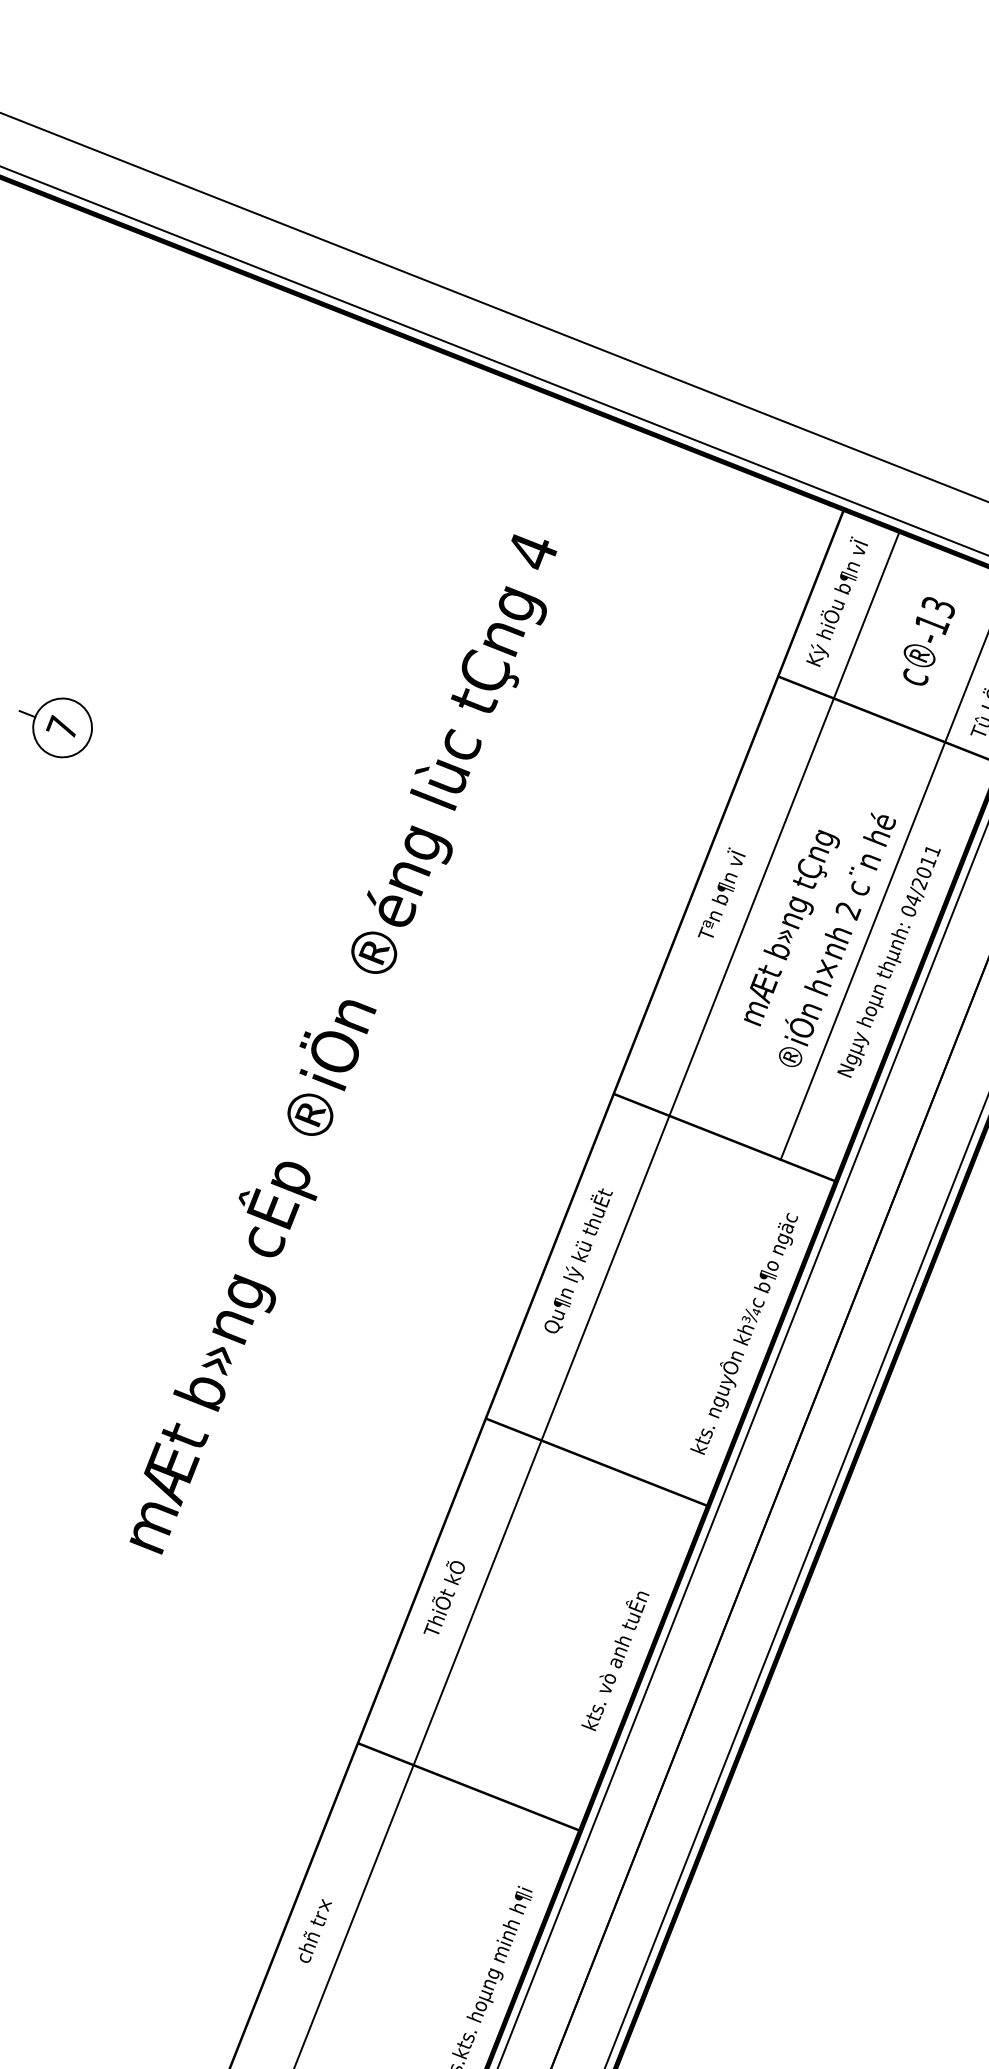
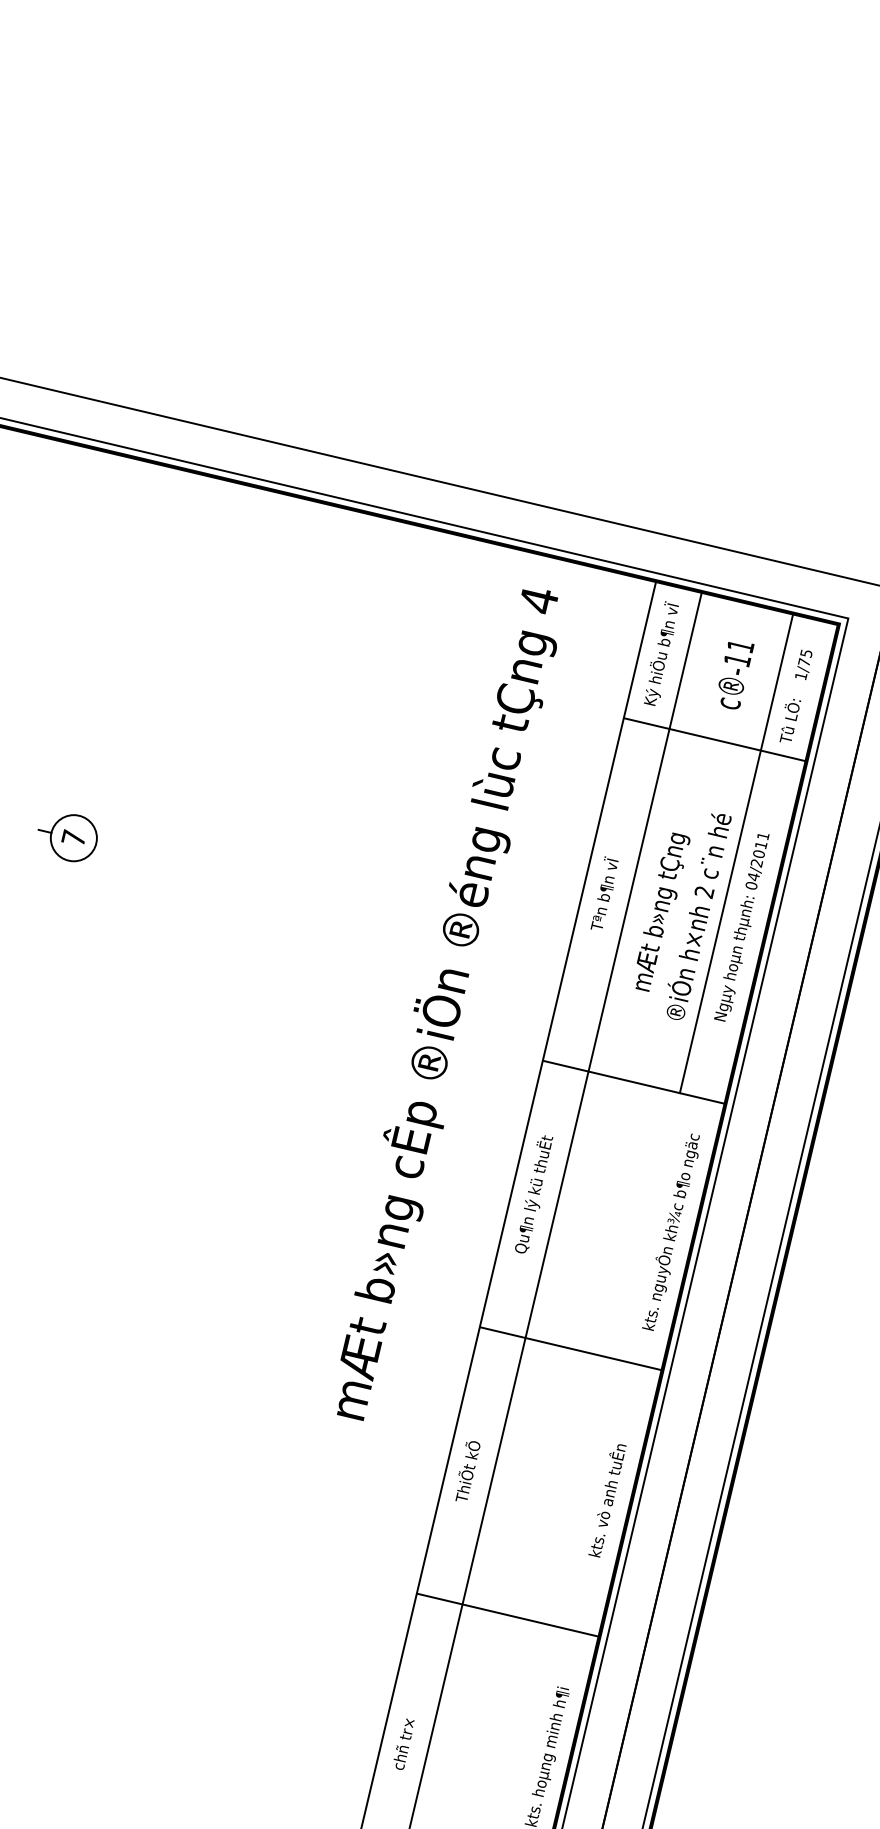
text: (938, 607) -> (740, 646), c®-13 -> c®-11
text: (343, 1044) -> (447, 1004), moved

